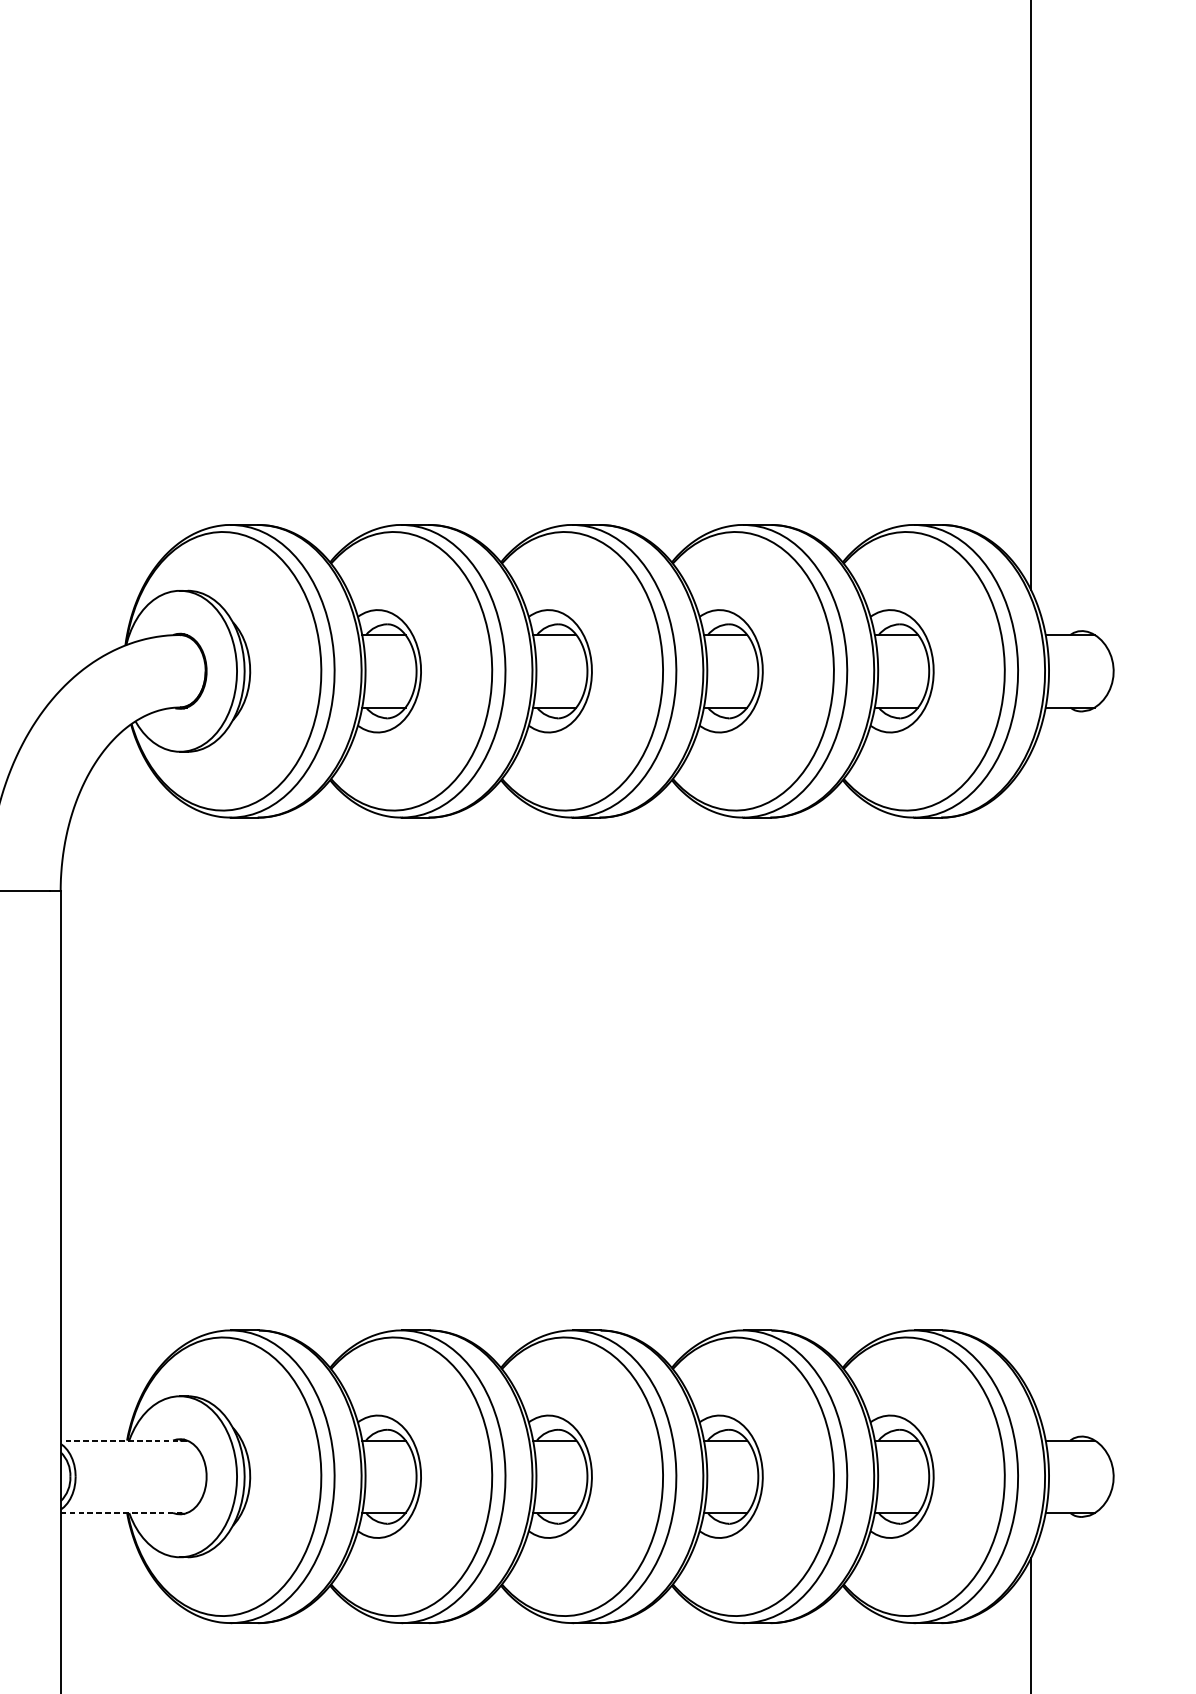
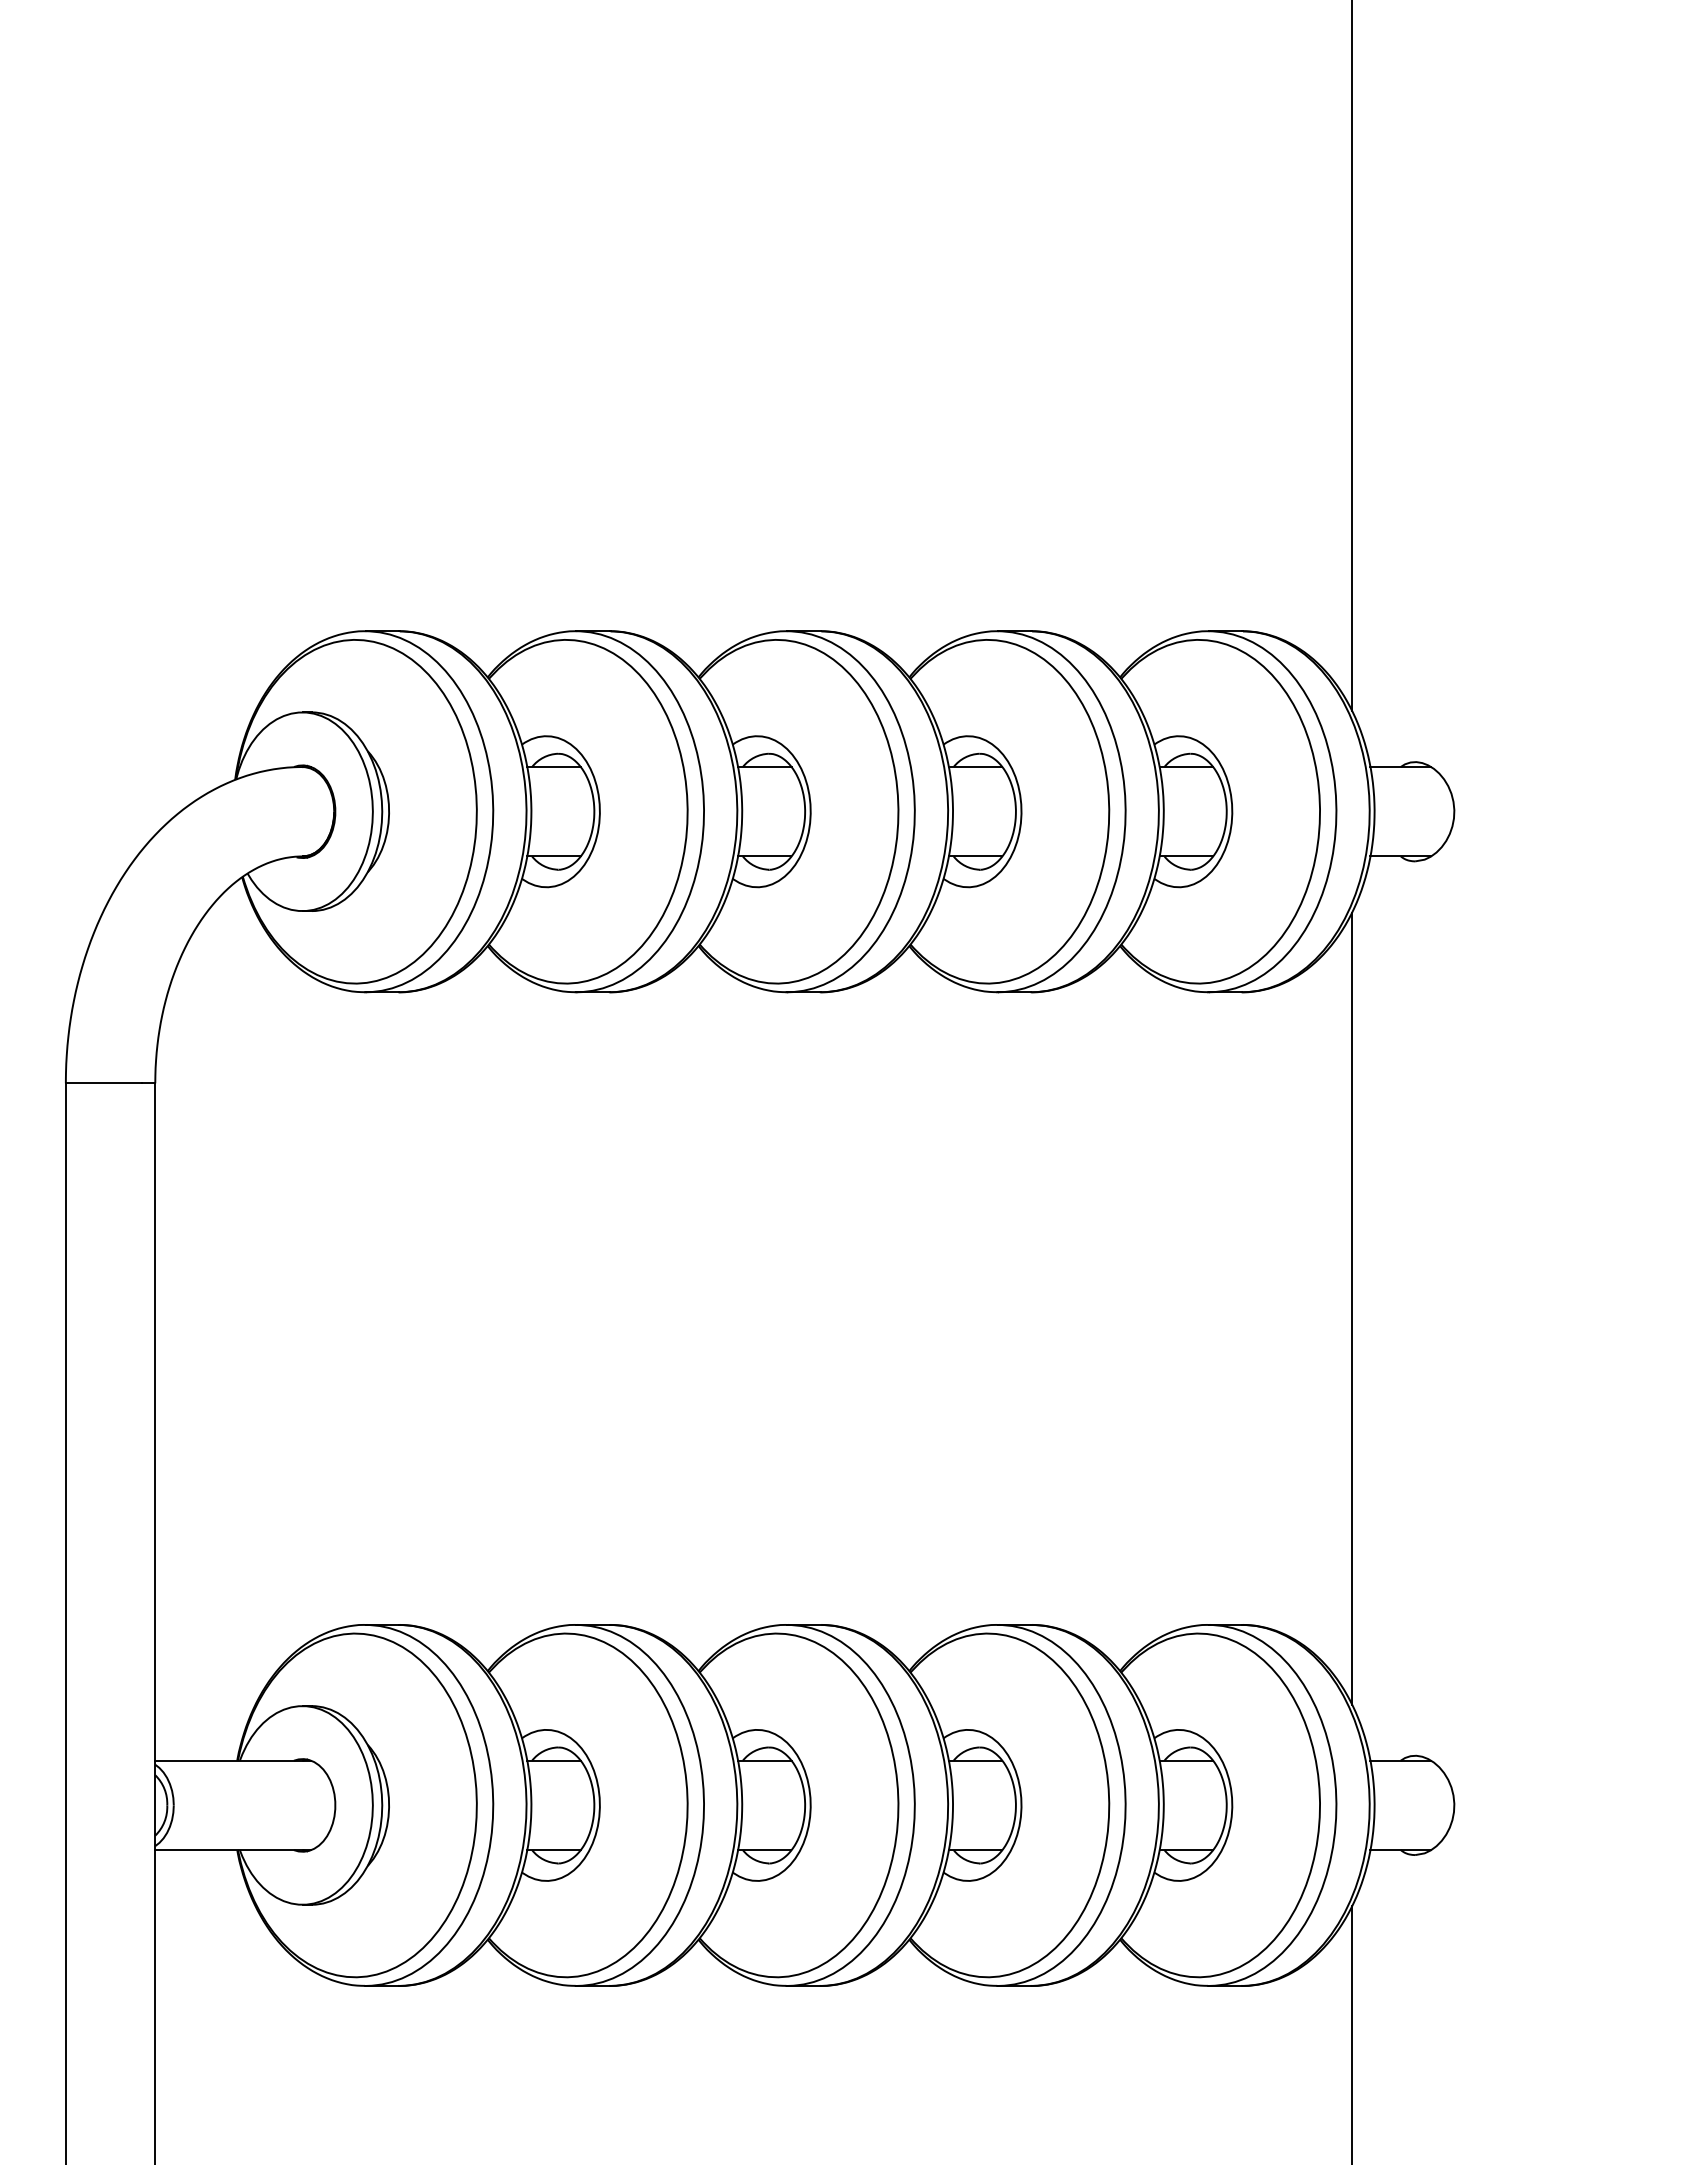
line: (1031, 1073) -> (1352, 1308), added
line: (123, 1440) -> (232, 1760), dashed -> solid
line: (124, 1513) -> (233, 1850), dashed -> solid

